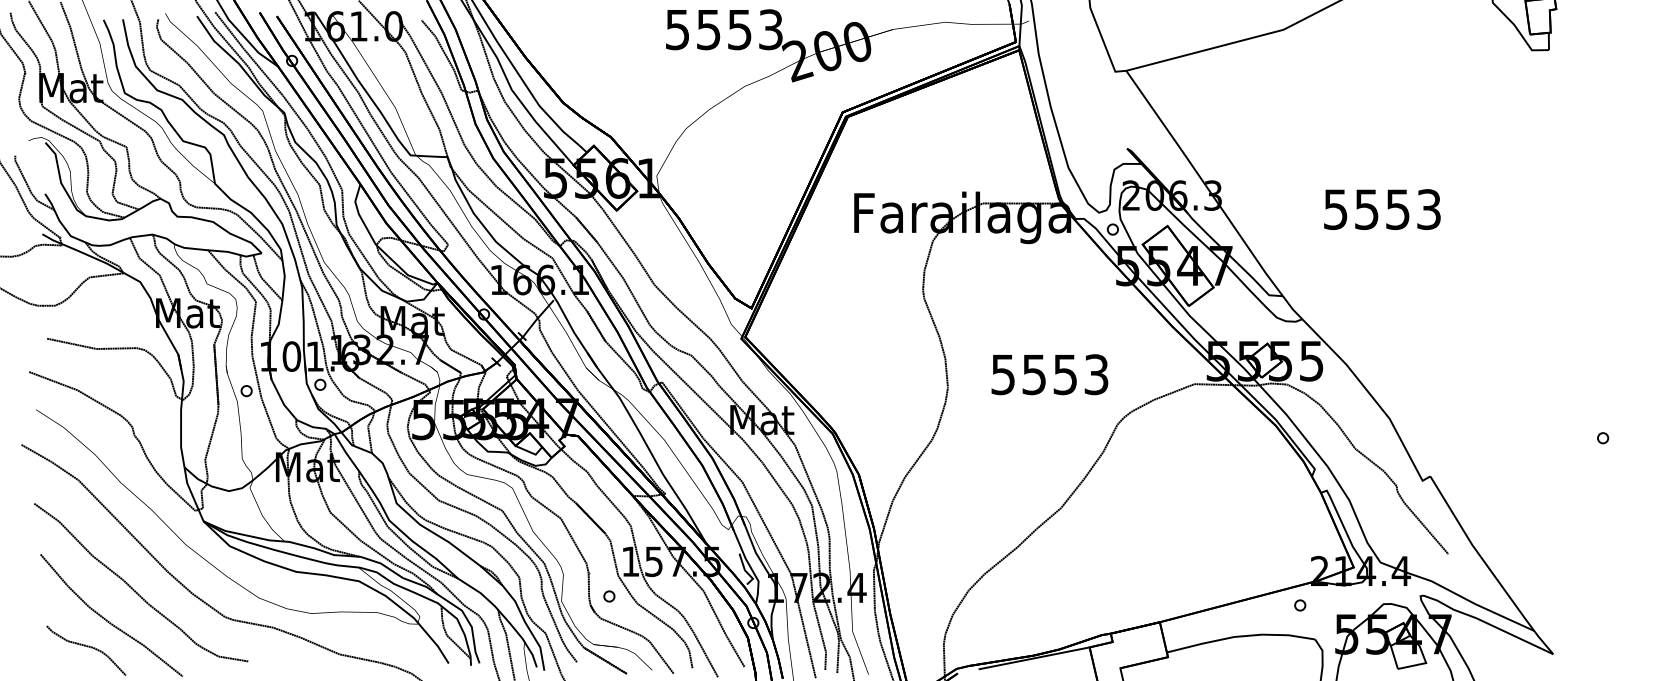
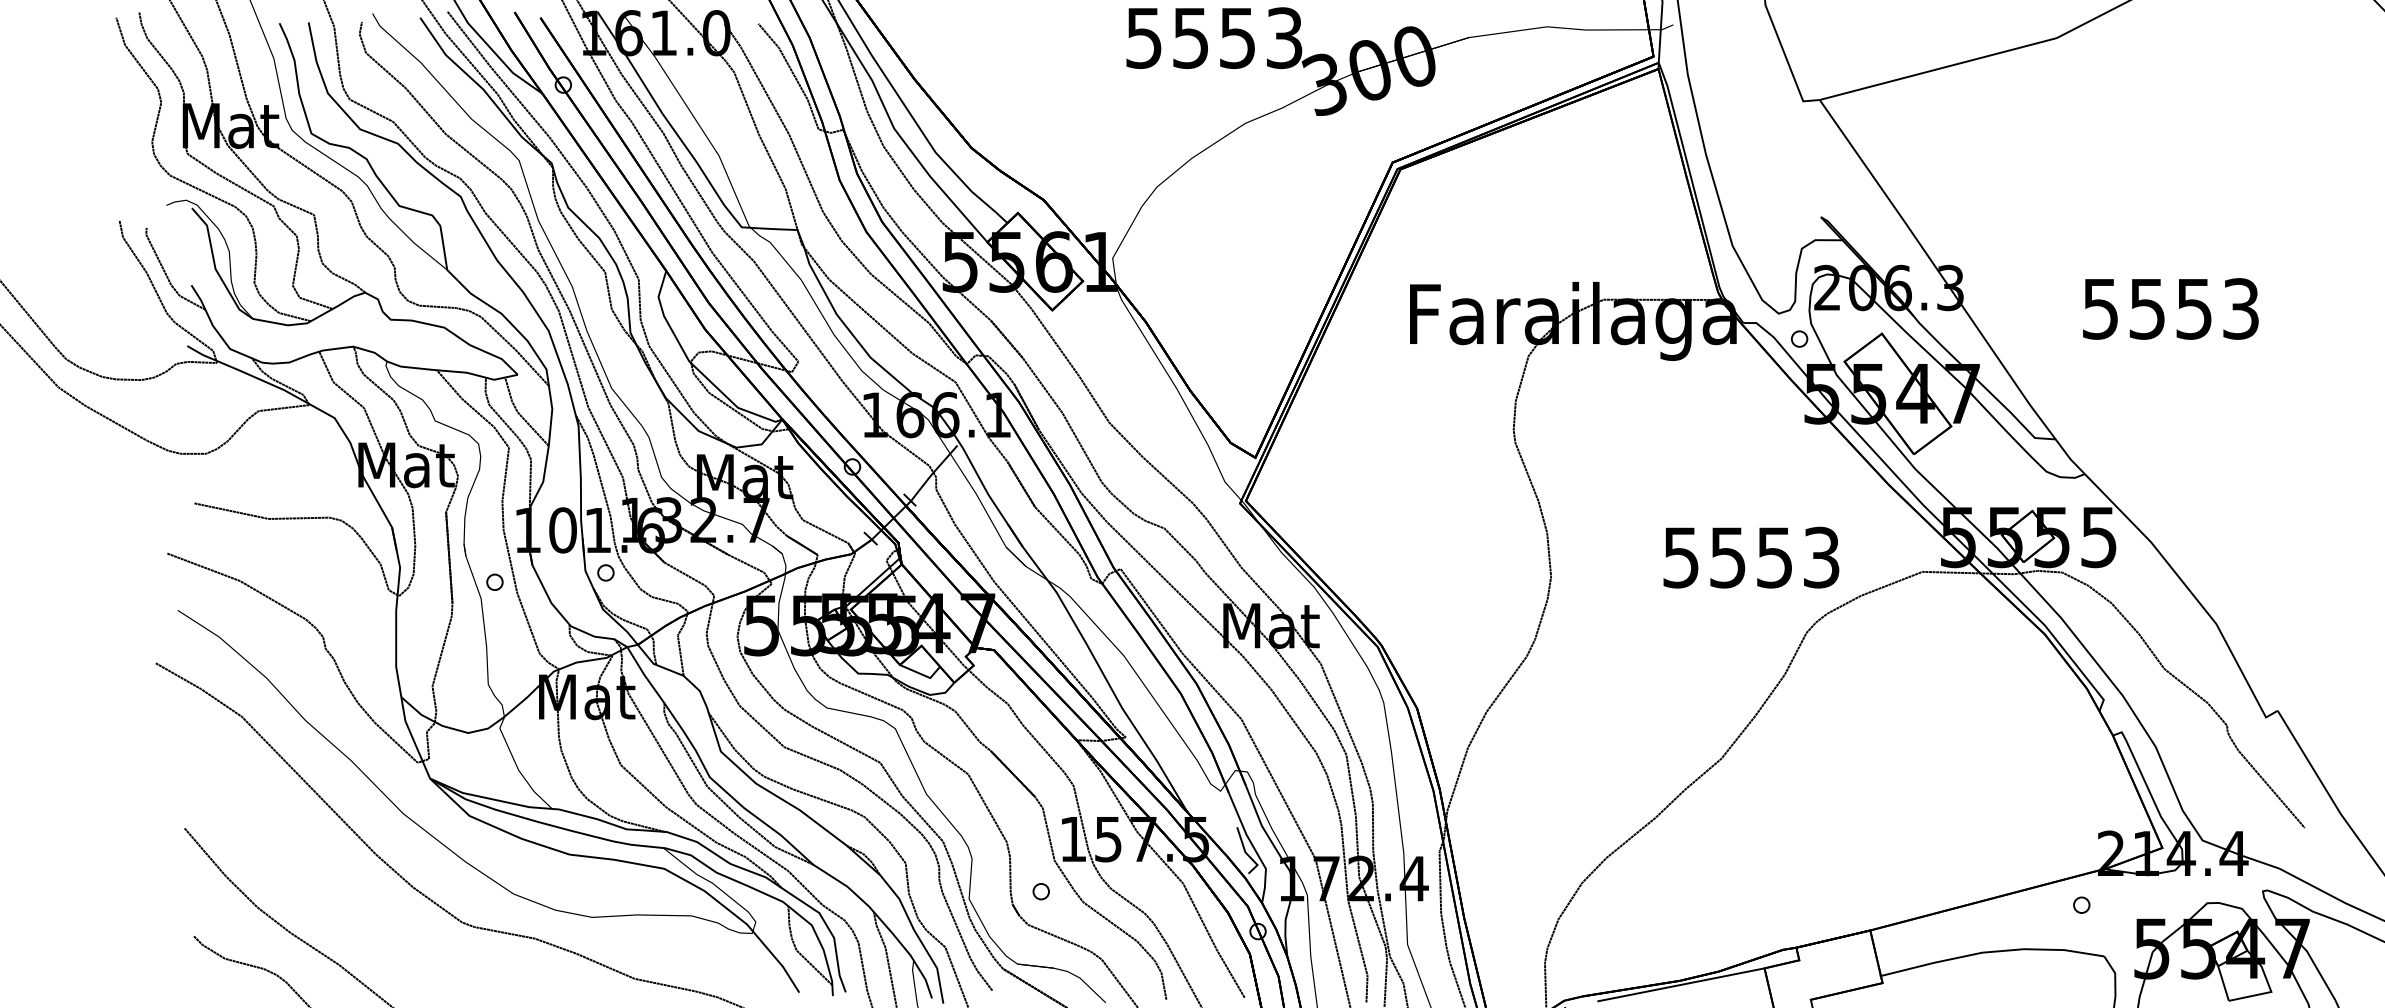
text: (797, 61) -> (1324, 85), 200 -> 300
text: (1382, 209) -> (2170, 308), moved
text: (1049, 374) -> (1750, 557), moved
curve: (134, 589) -> (326, 881), removed

